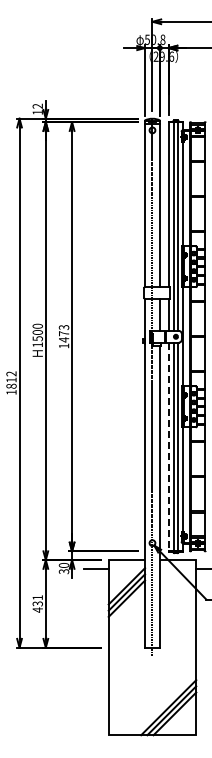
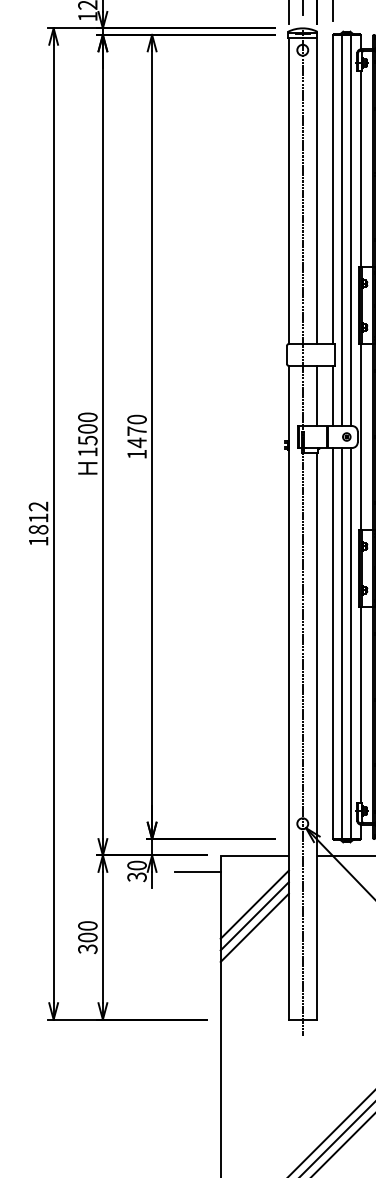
text: (64, 327) -> (137, 419), 1473 -> 1470
line: (168, 447) -> (332, 644), dashed -> solid
text: (37, 603) -> (87, 936), 431 -> 300

